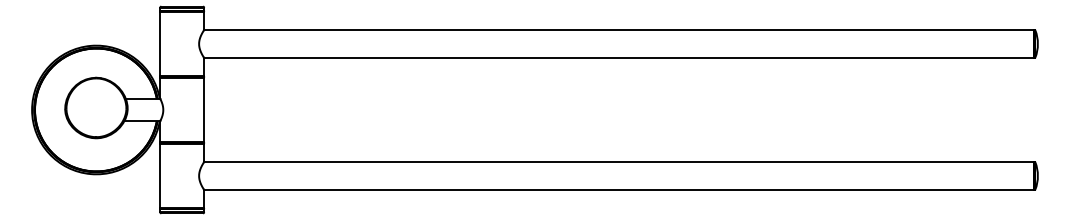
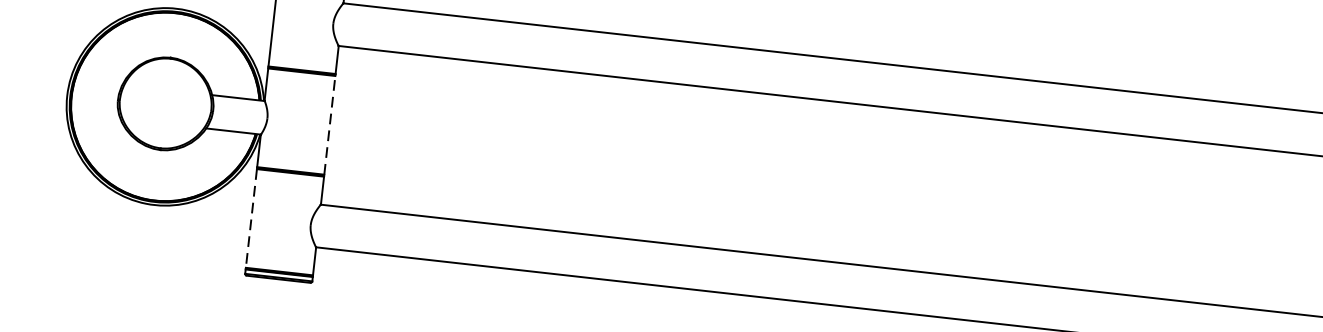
line: (204, 109) -> (330, 124), solid -> dashed
line: (160, 176) -> (251, 219), solid -> dashed

